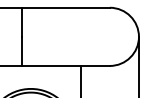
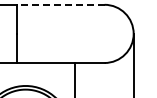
line: (65, 7) -> (60, 4), solid -> dashed

